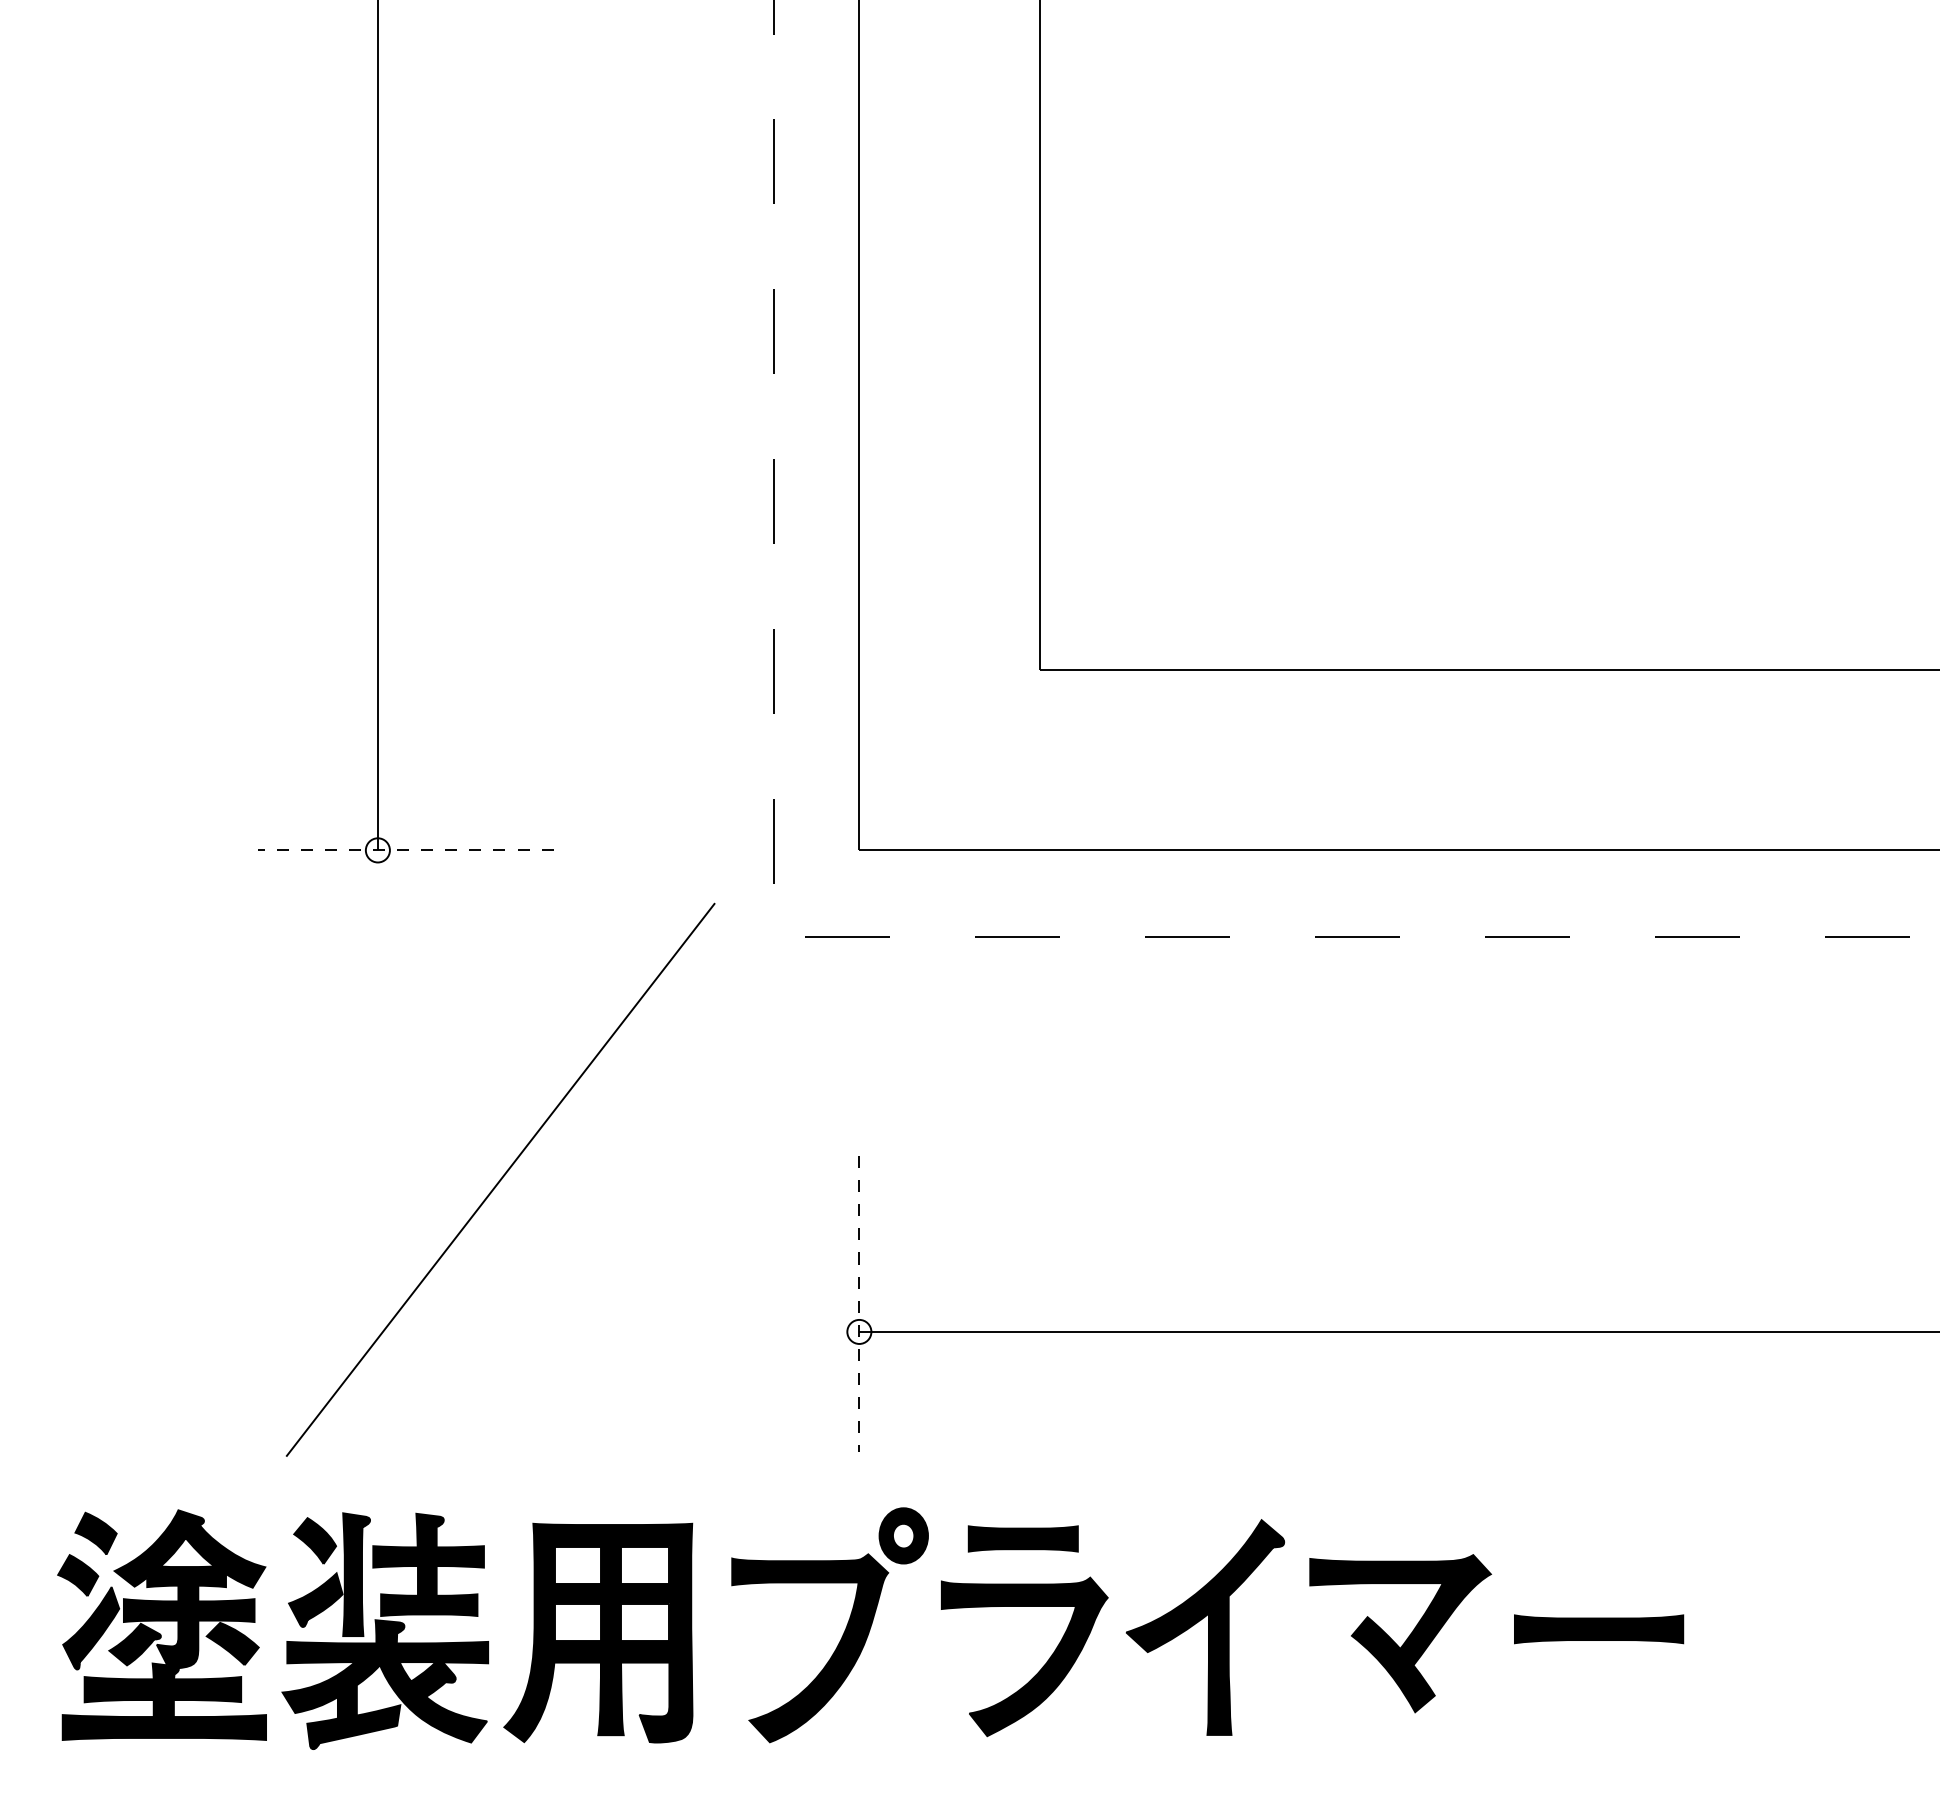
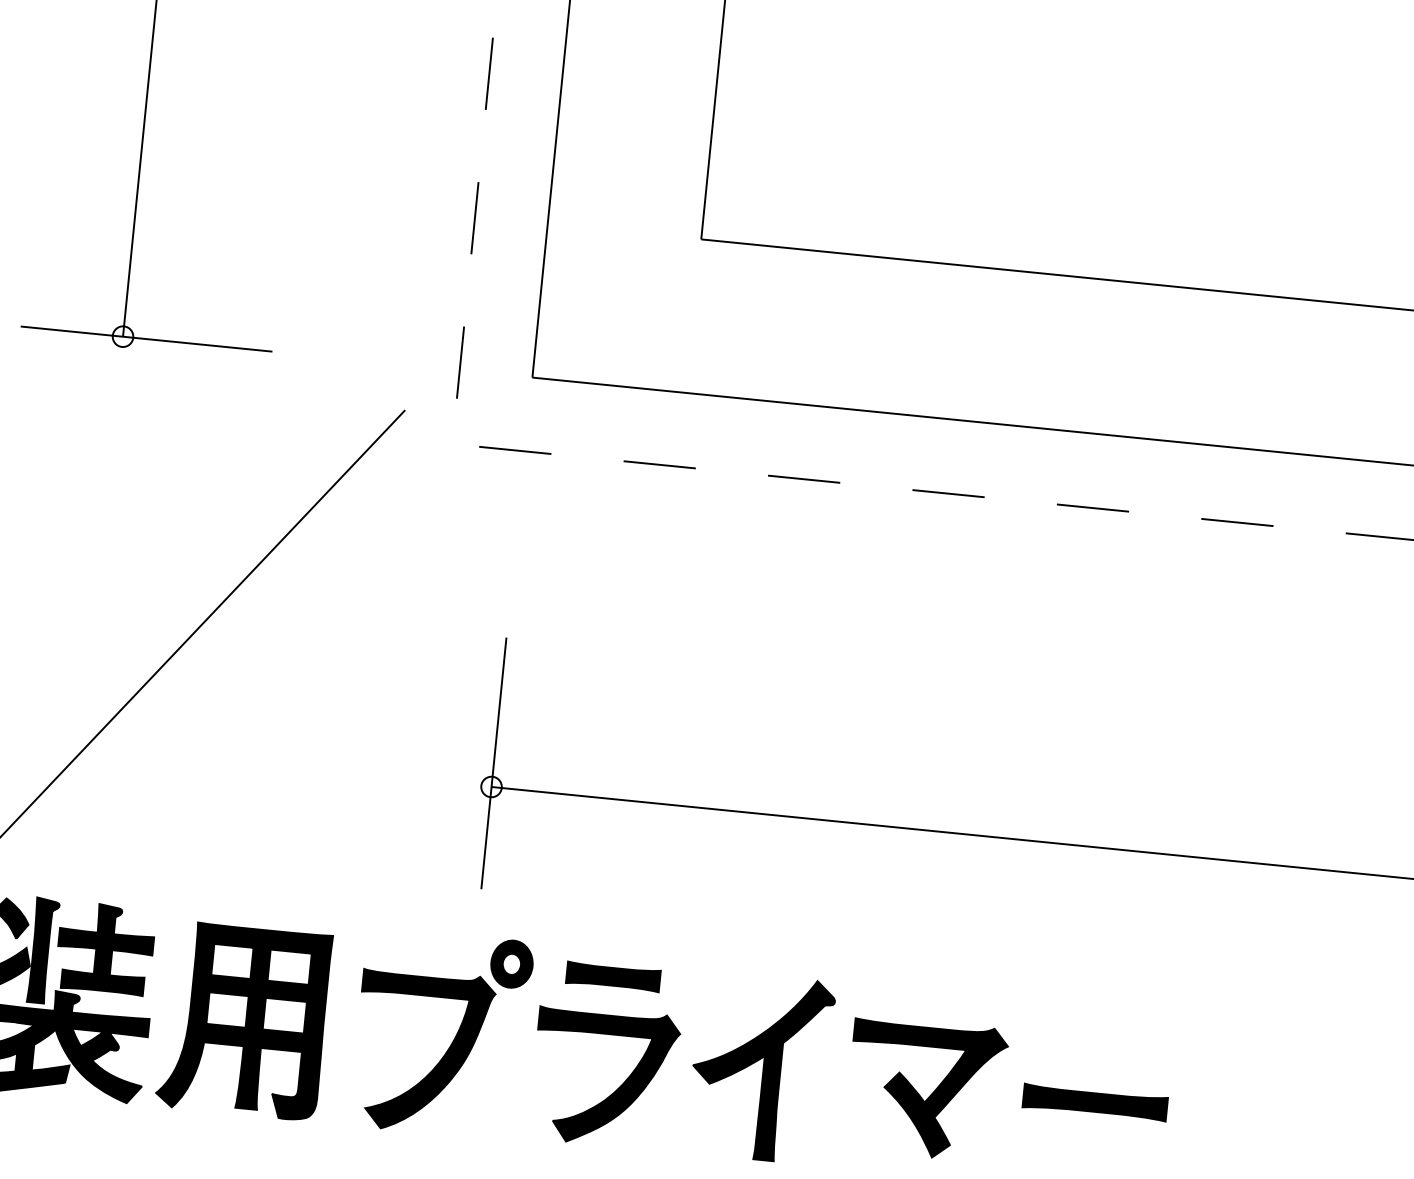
line: (405, 850) -> (146, 339), dashed -> solid
line: (859, 1304) -> (493, 763), dashed -> solid

